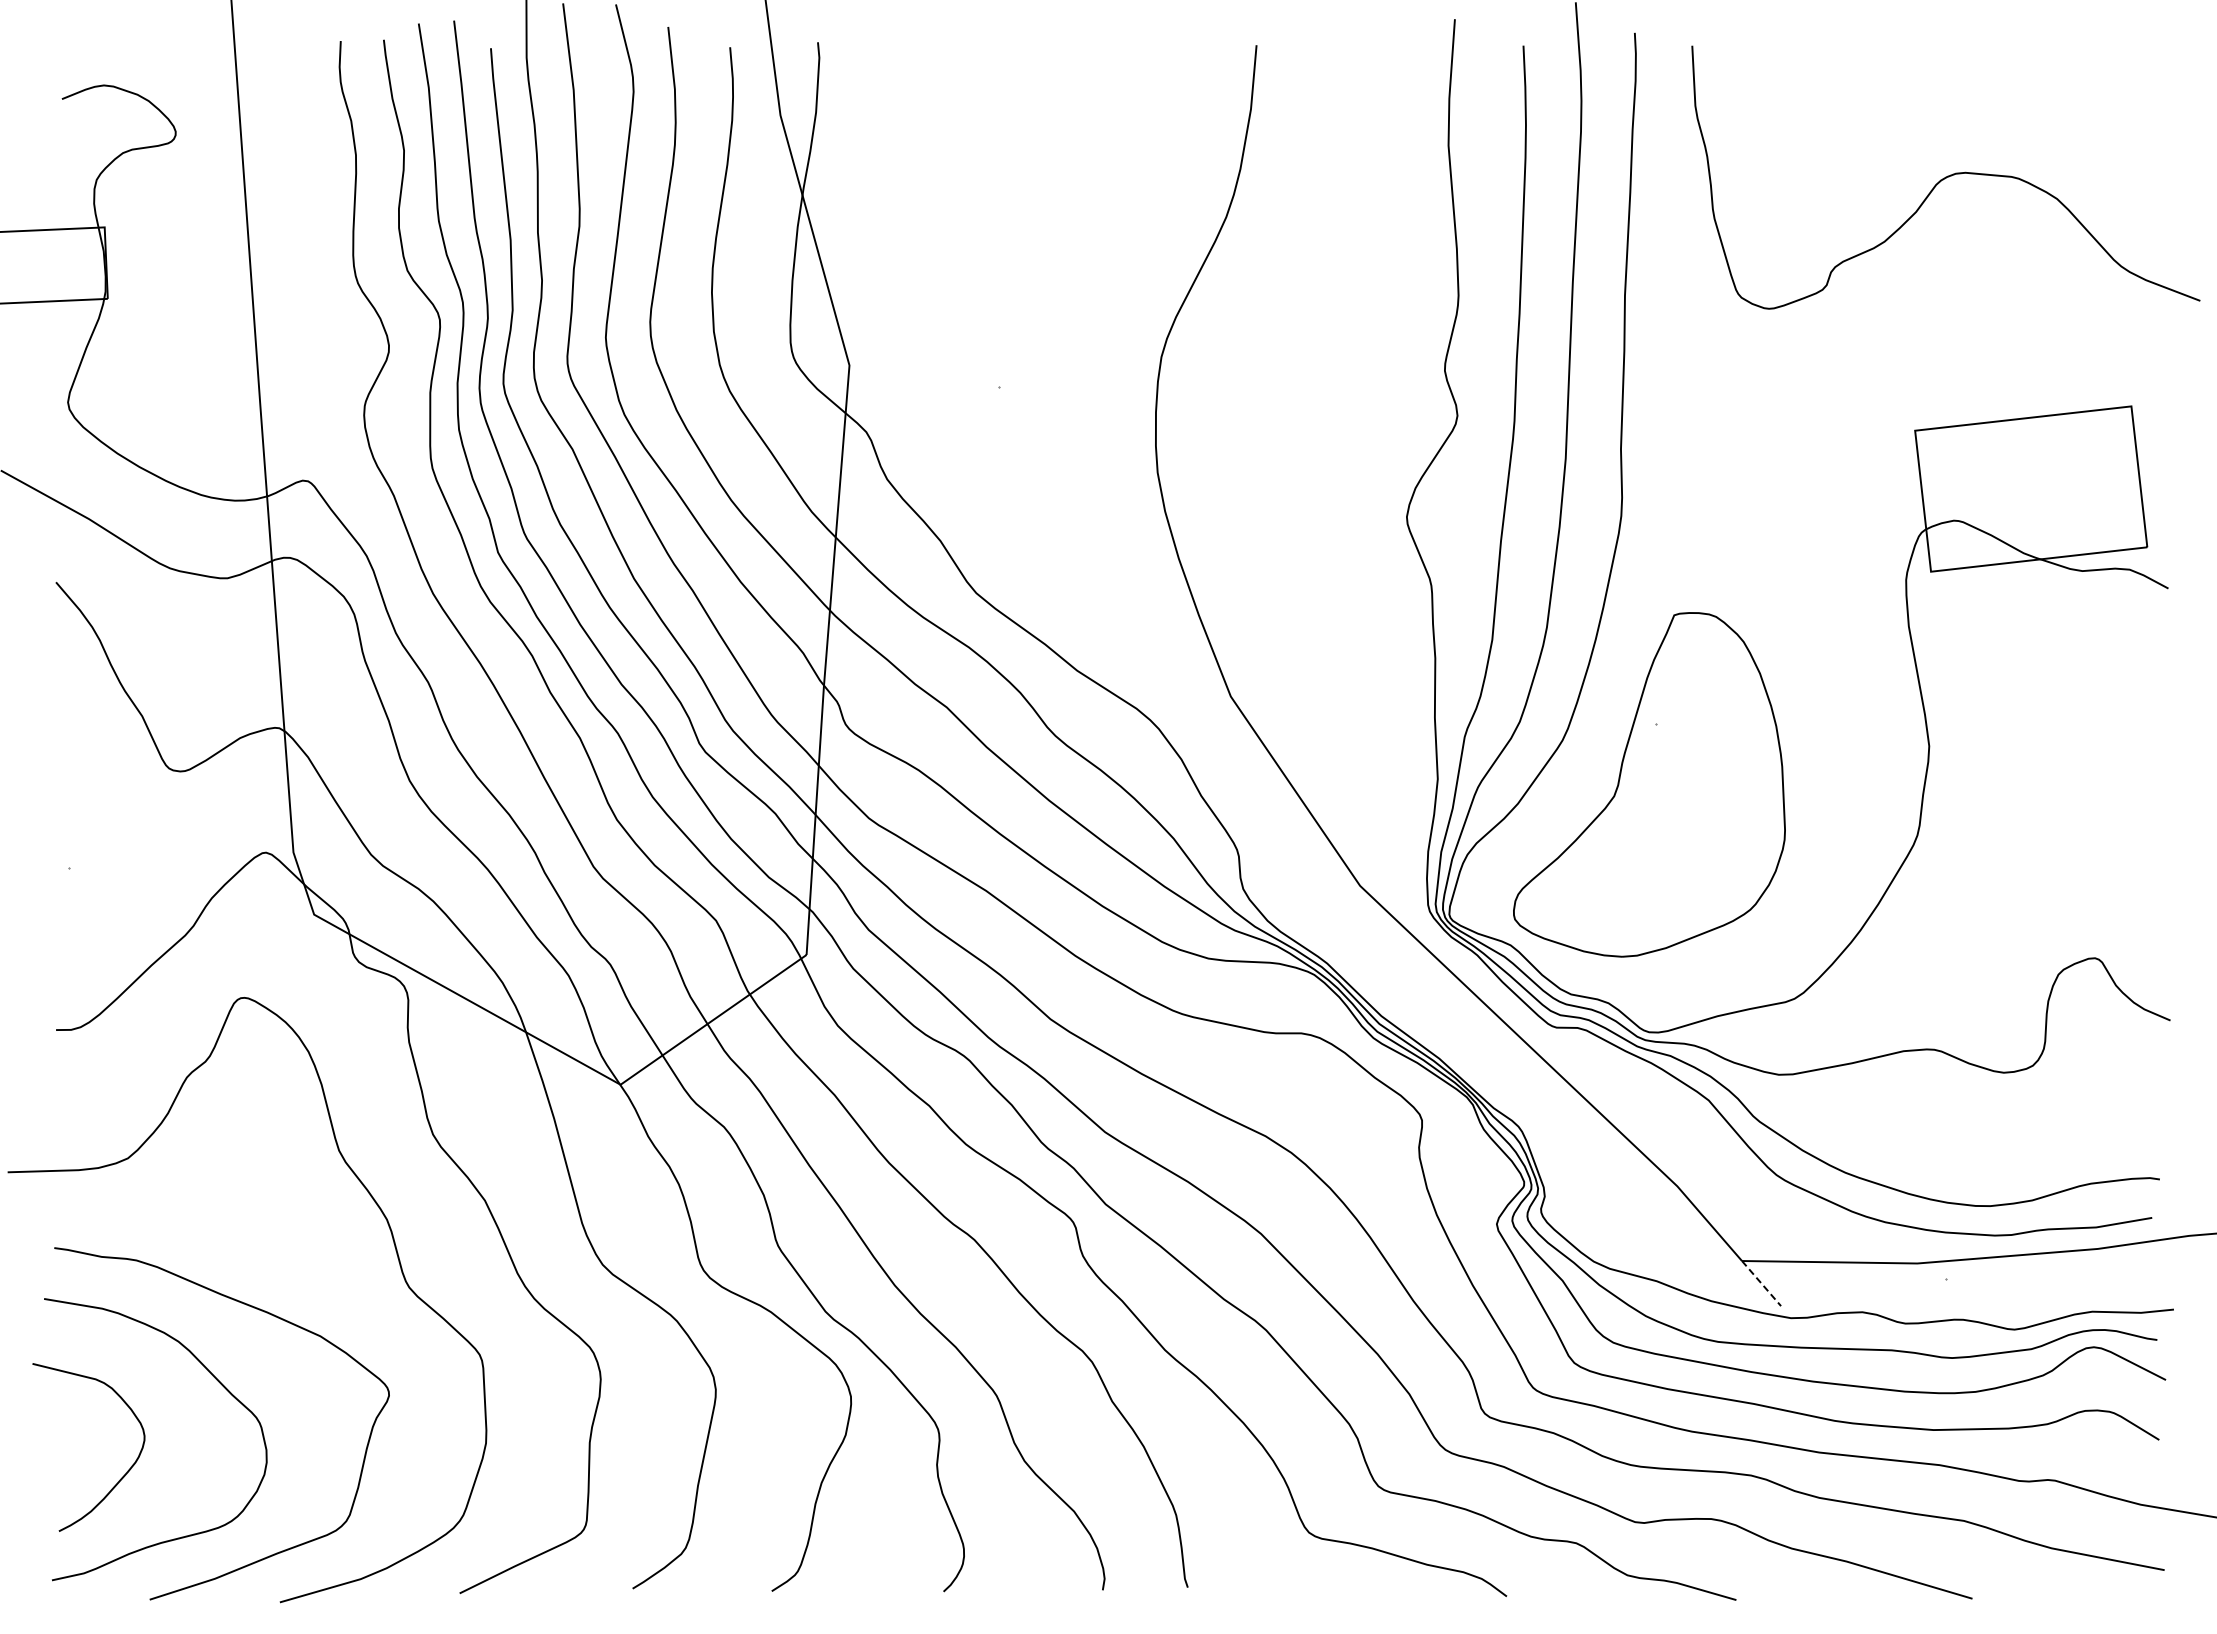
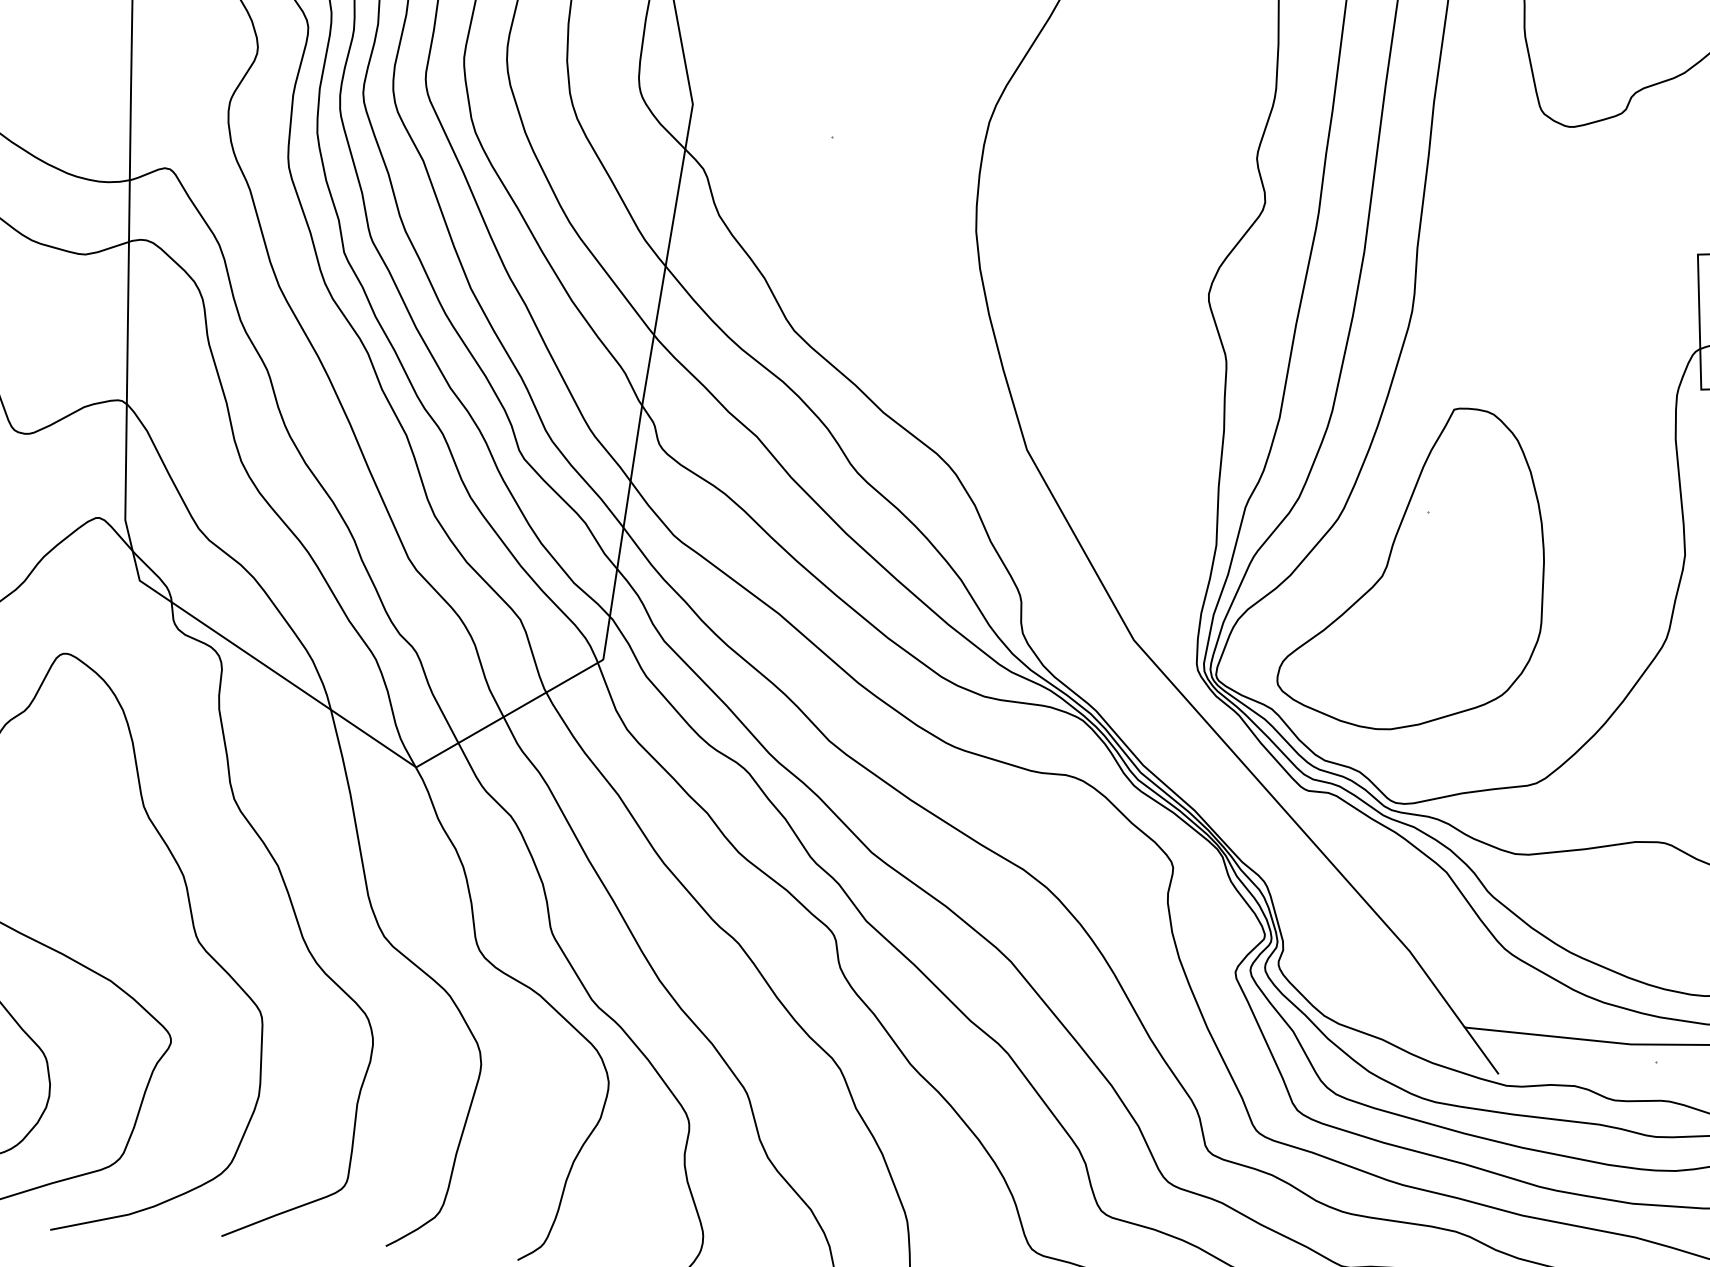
line: (1761, 1283) -> (1481, 1050), dashed -> solid

